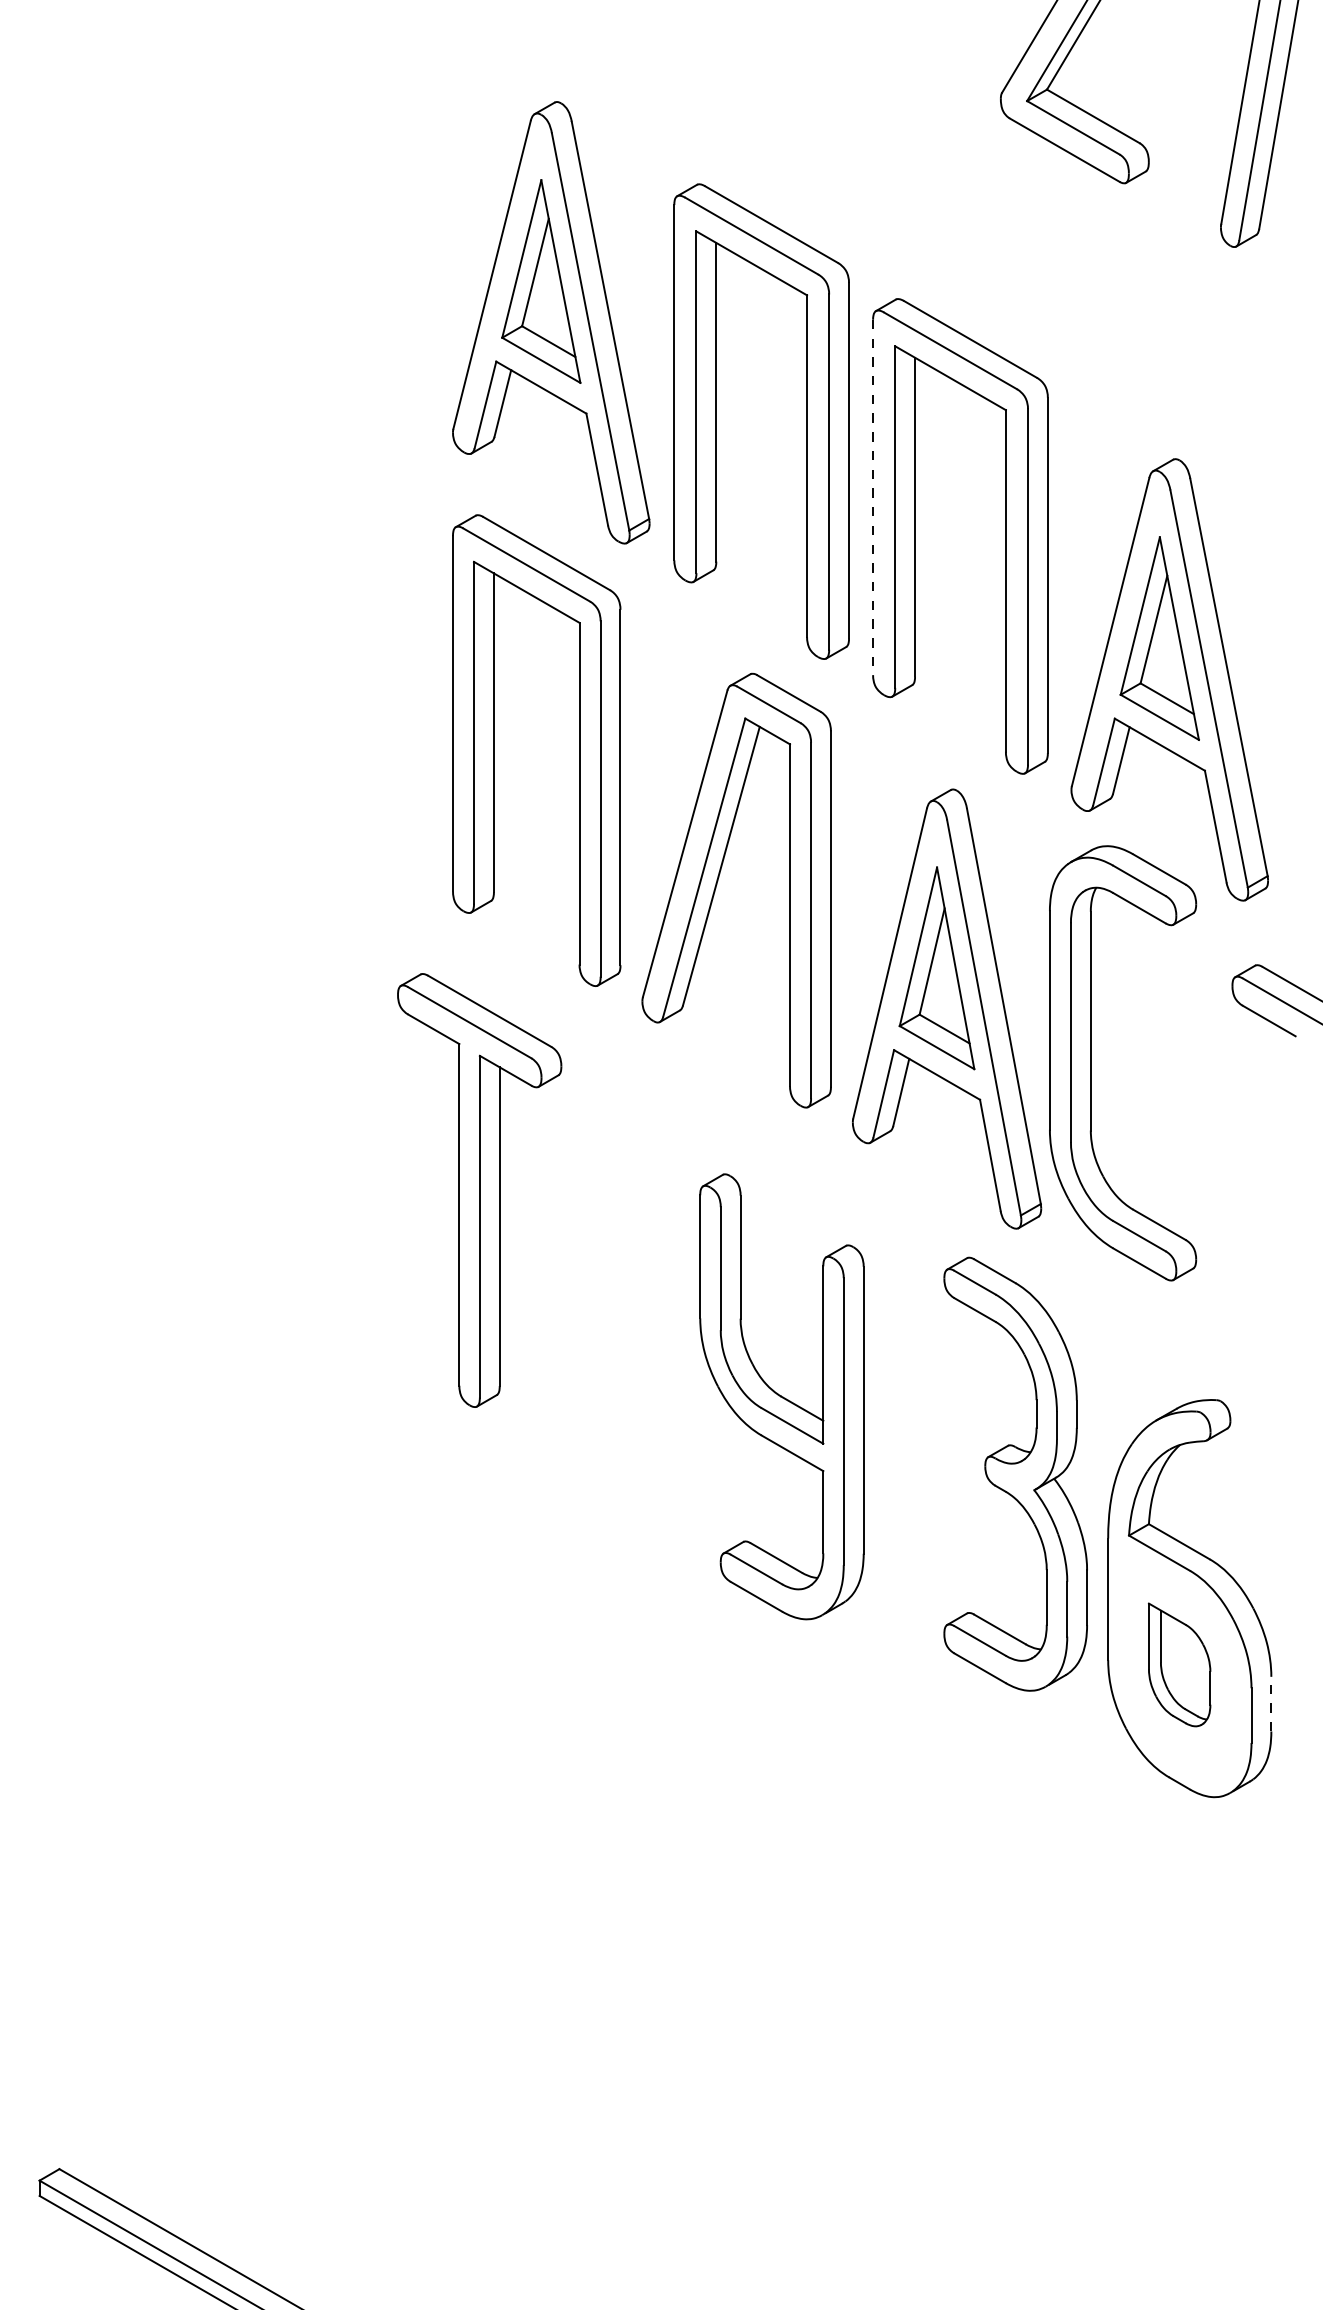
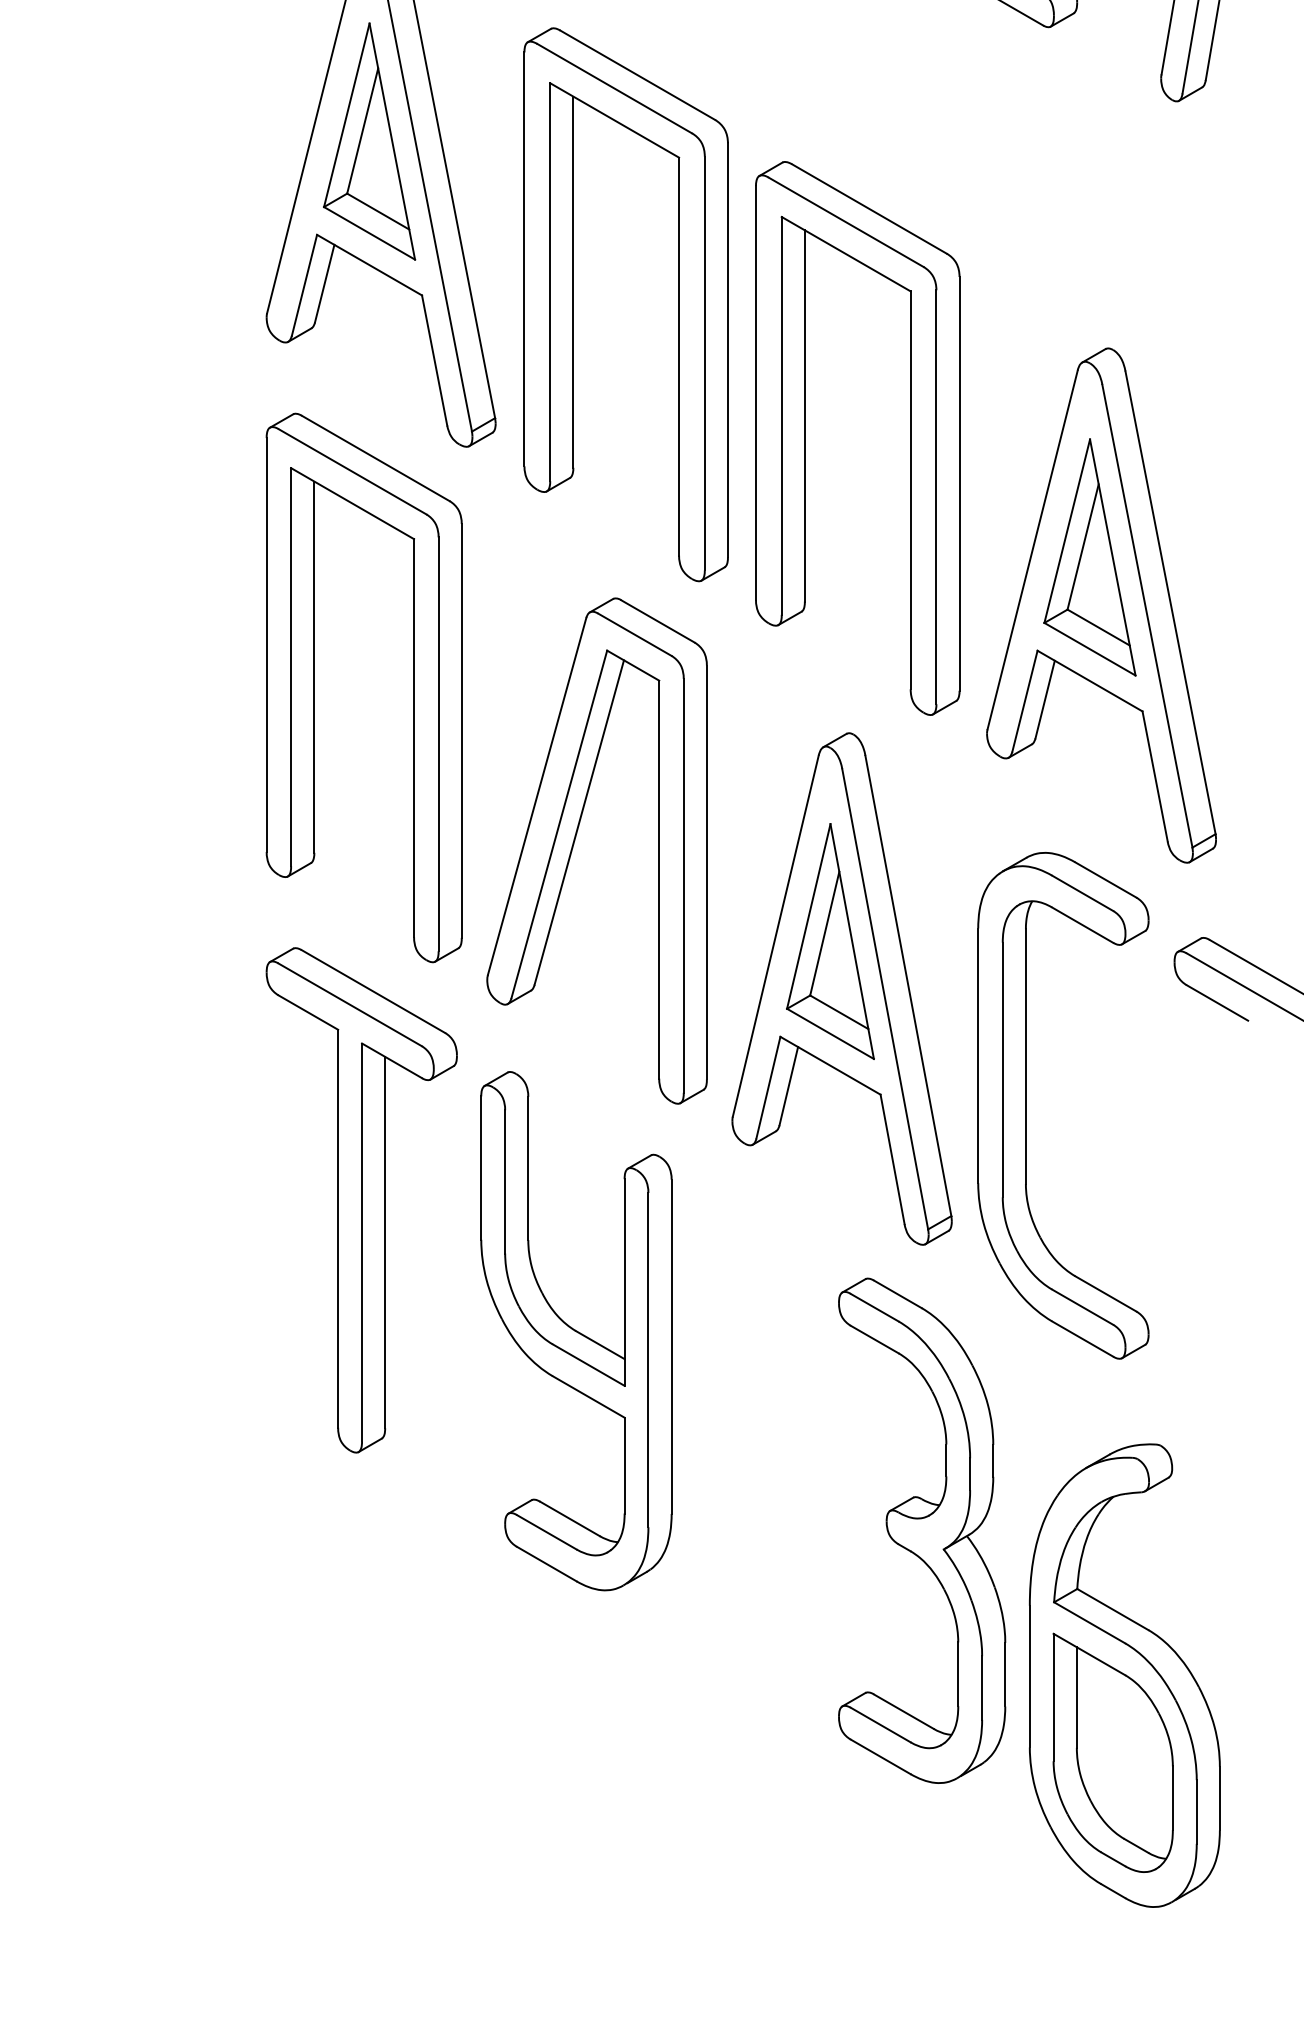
line: (873, 497) -> (756, 393), dashed -> solid
part: (1091, 1063) -> (1026, 1105), moved
part: (479, 1190) -> (361, 1200), moved
part: (781, 1396) -> (575, 1330), moved
part: (1179, 1664) -> (1112, 1752), size x1.67
line: (1271, 1703) -> (1220, 1797), dashed -> solid

